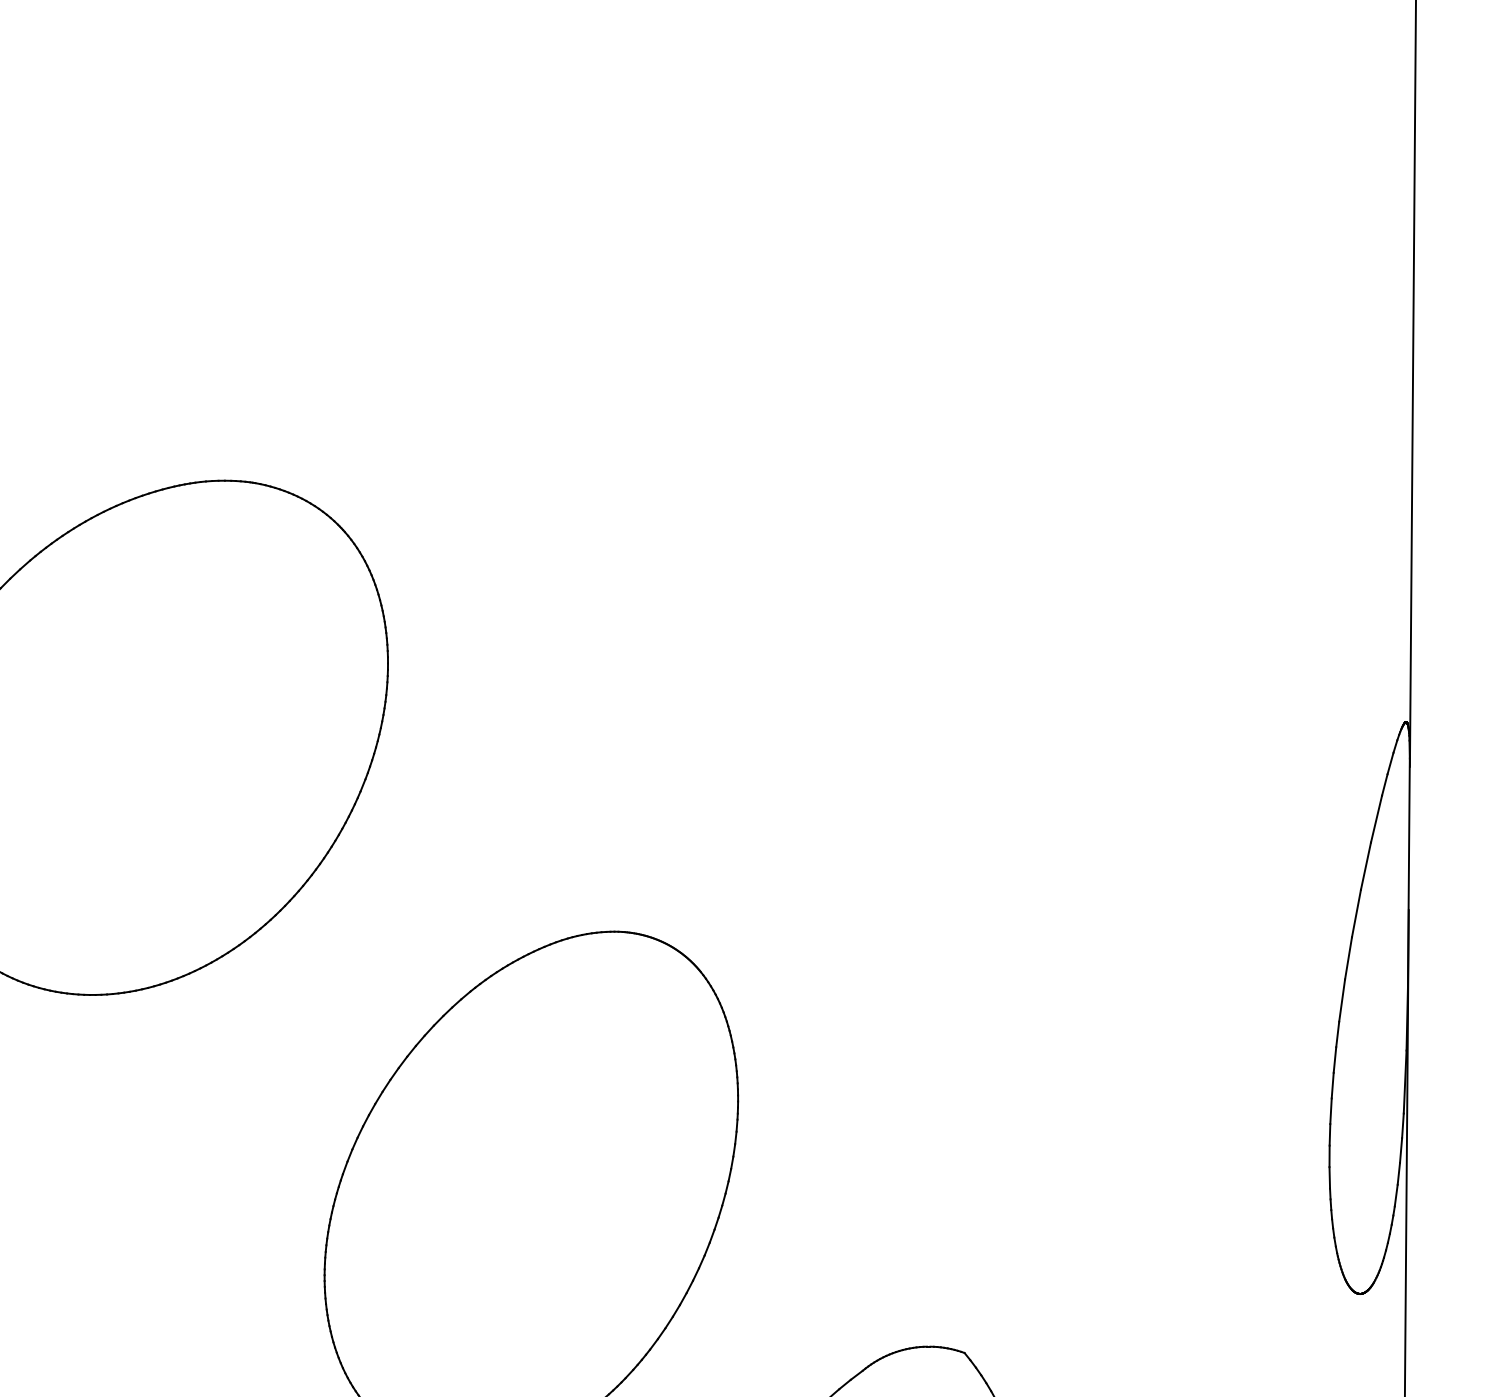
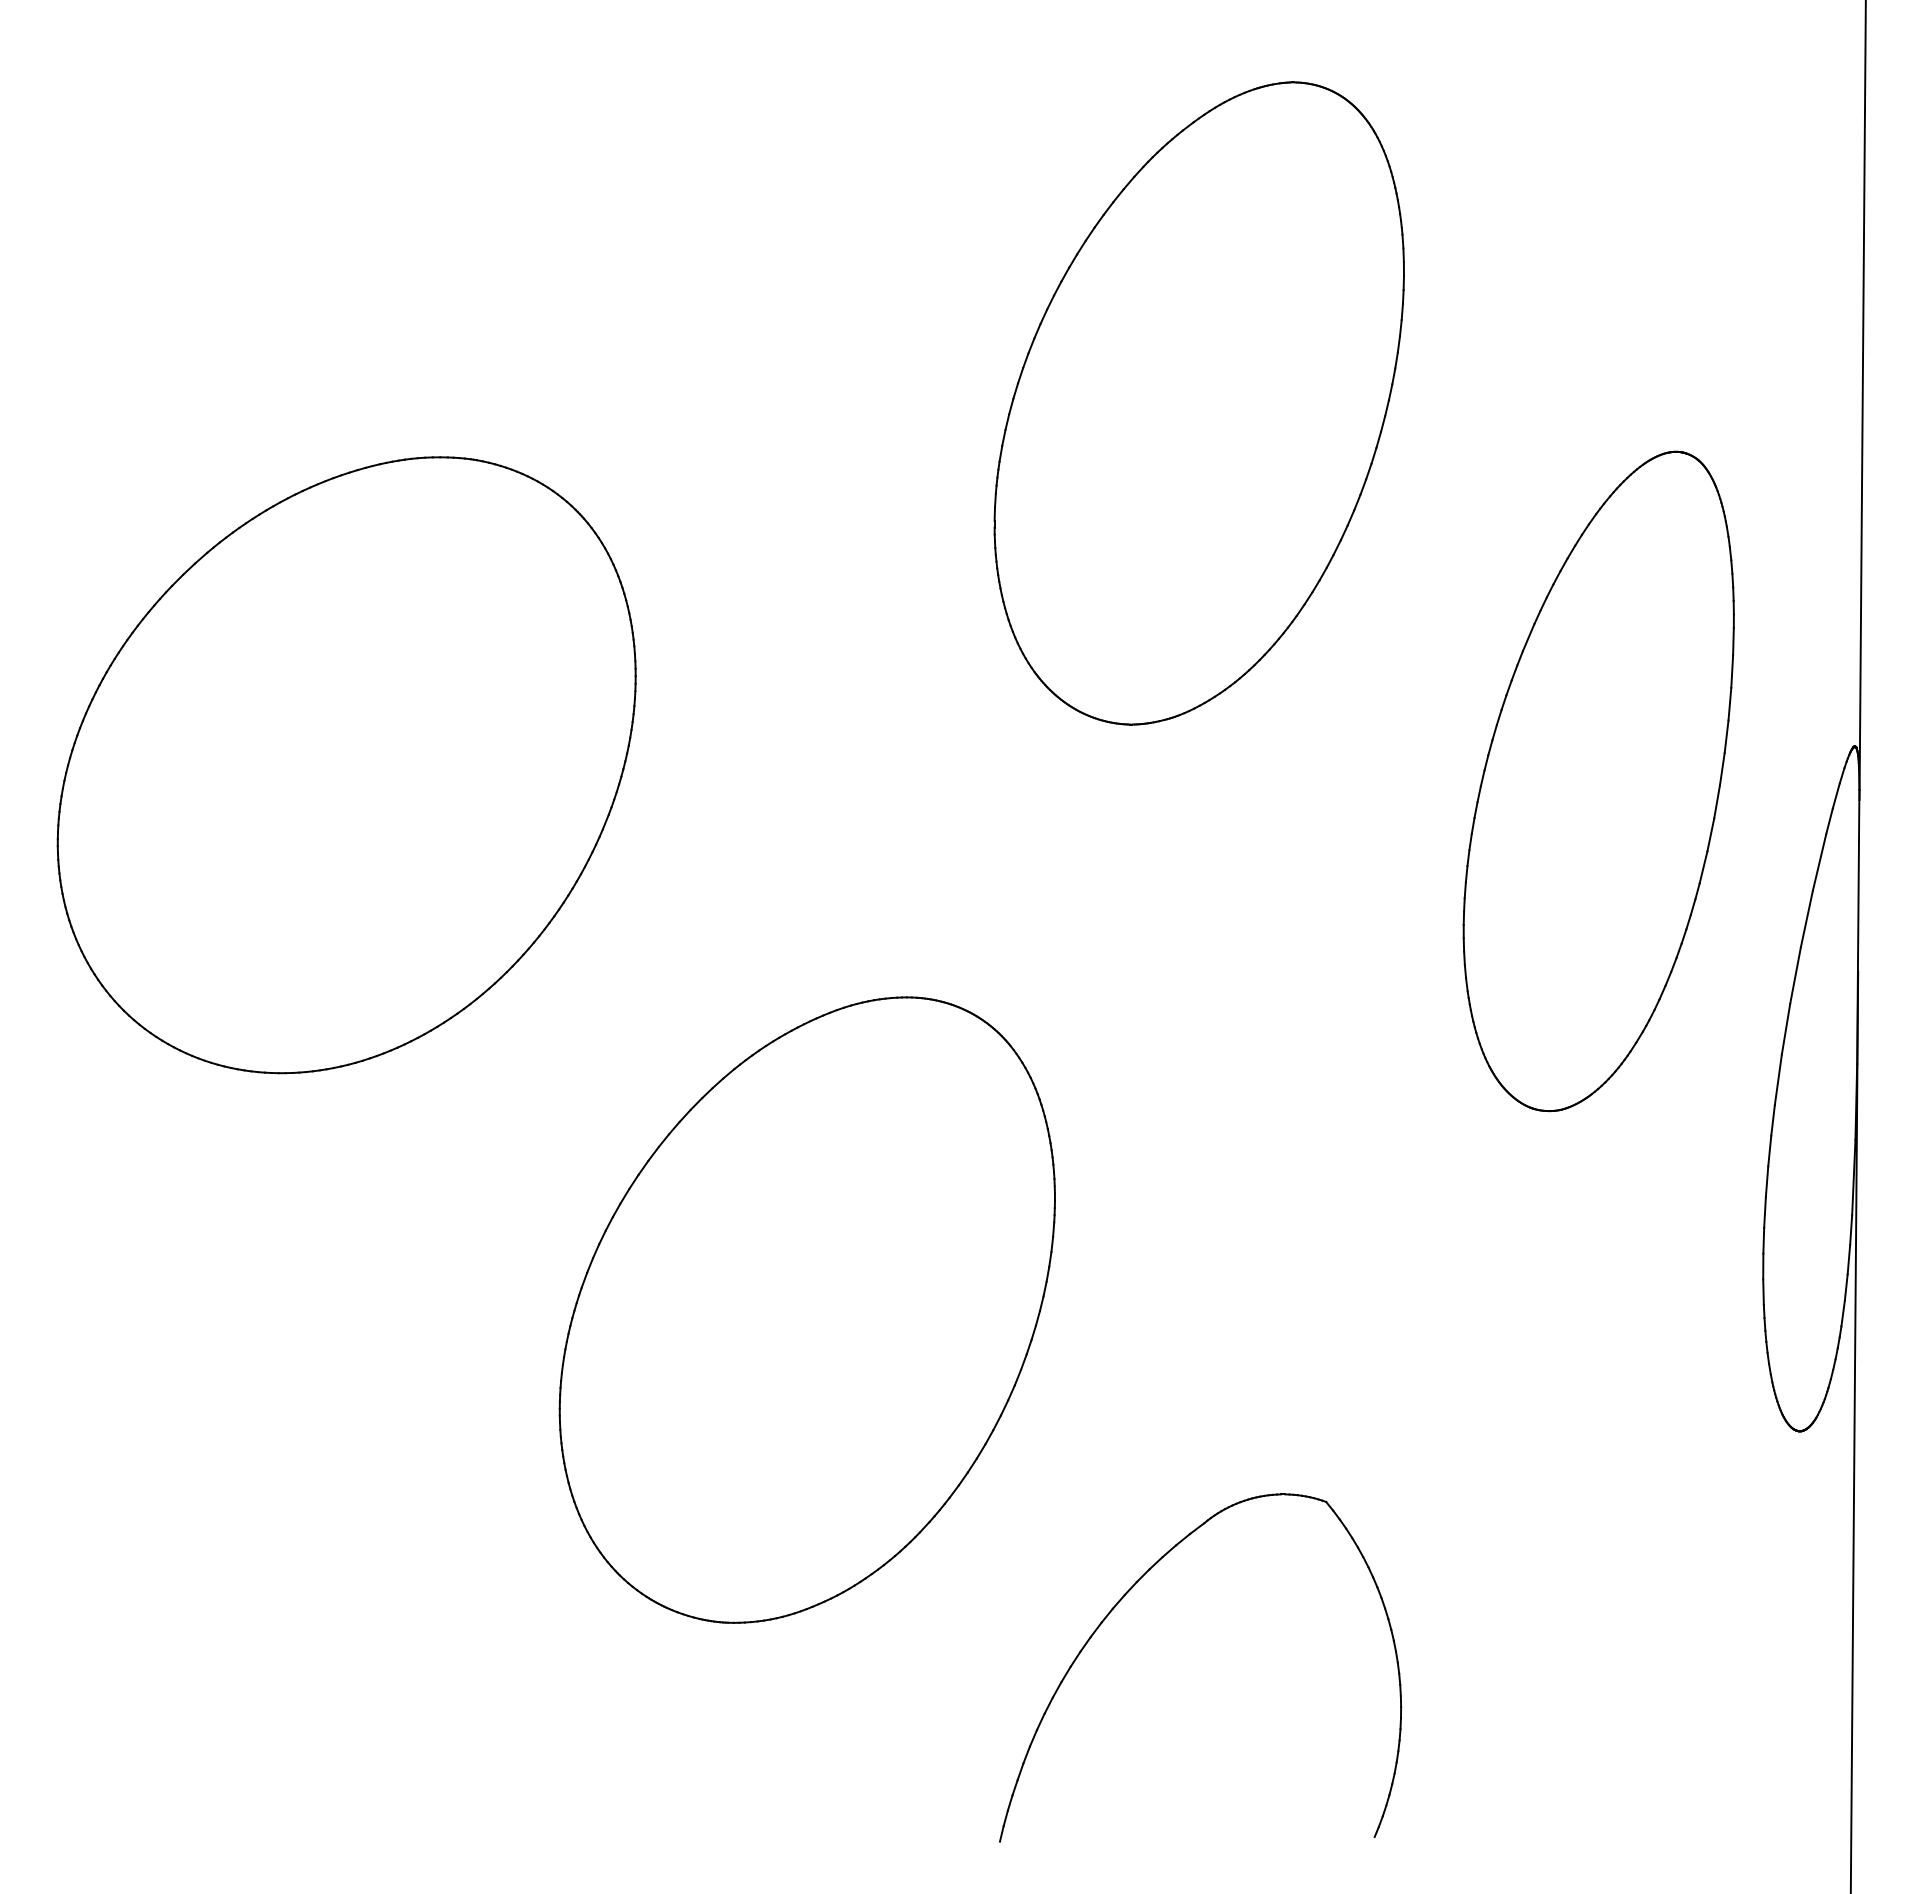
part: (857, 435) -> (1198, 403), added
part: (1191, 751) -> (1598, 781), added

